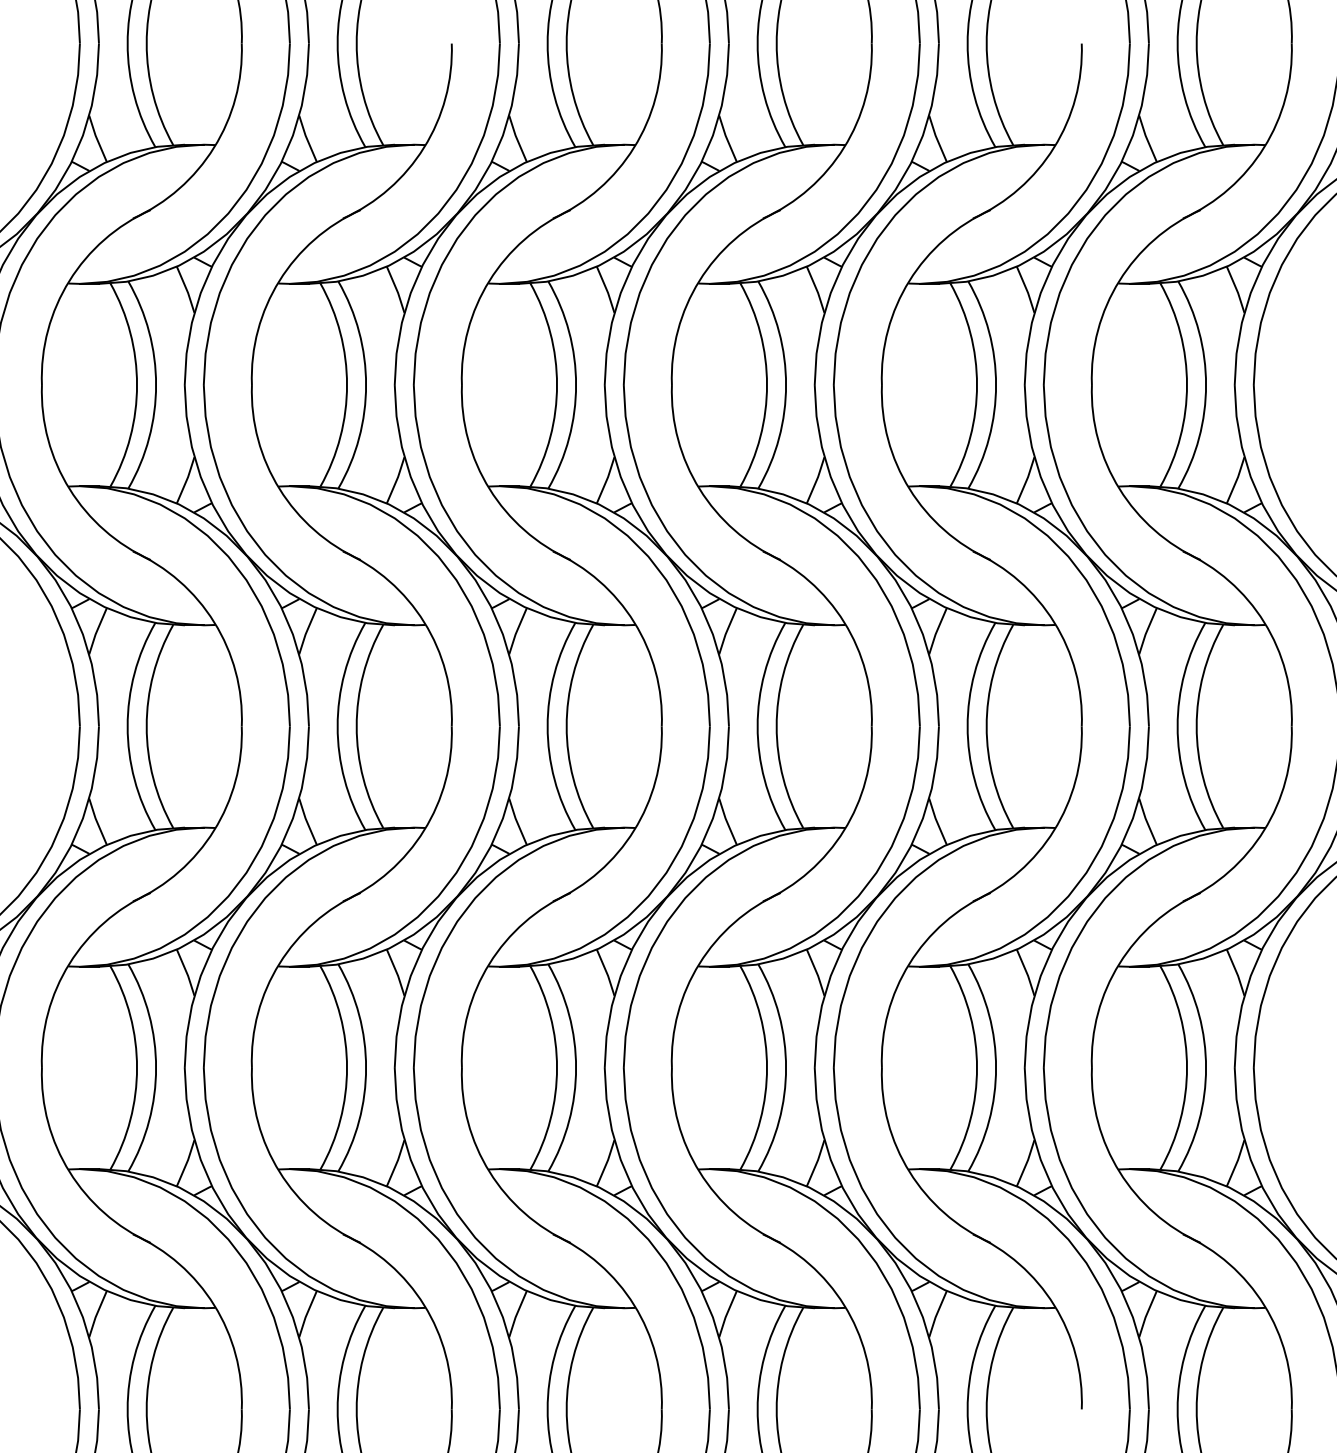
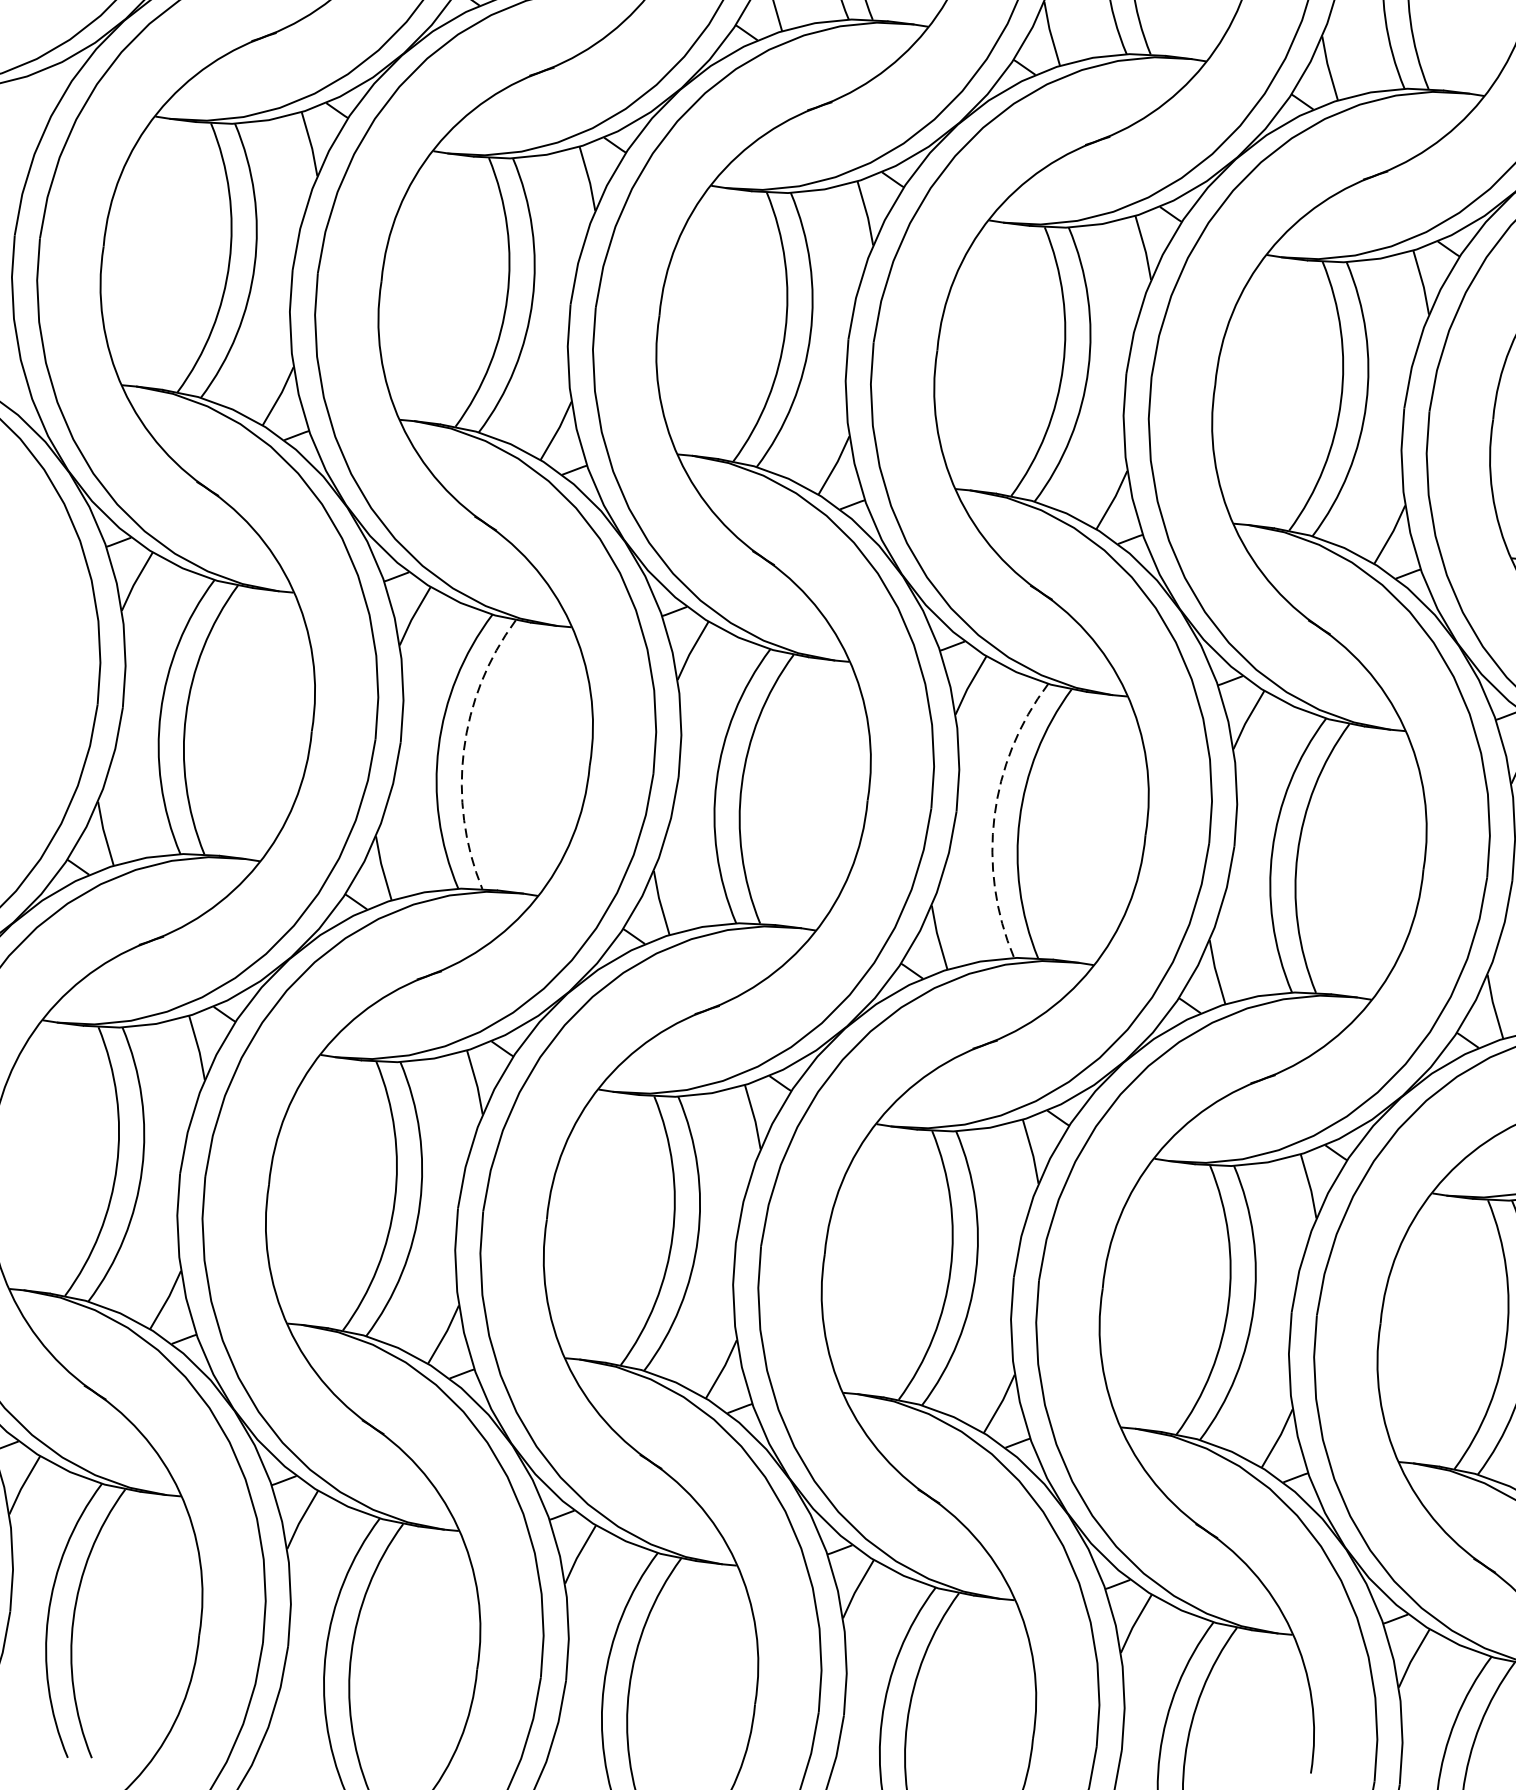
arc: (356, 726) -> (463, 750), solid -> dashed
arc: (757, 726) -> (994, 816), solid -> dashed

